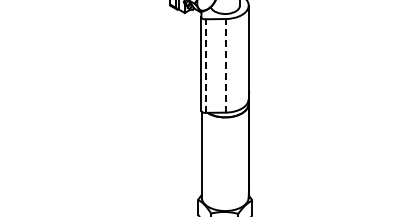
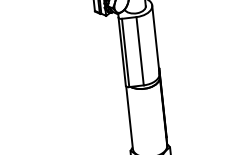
line: (225, 65) -> (139, 50), dashed -> solid
line: (205, 66) -> (125, 53), dashed -> solid

